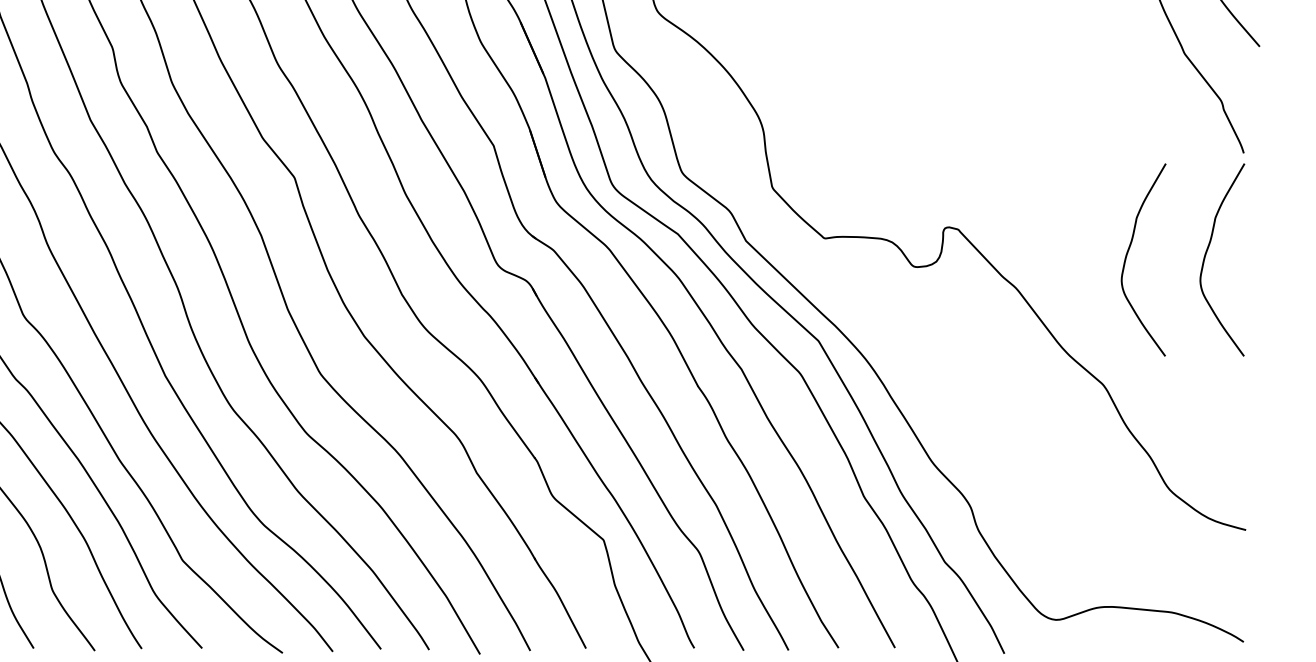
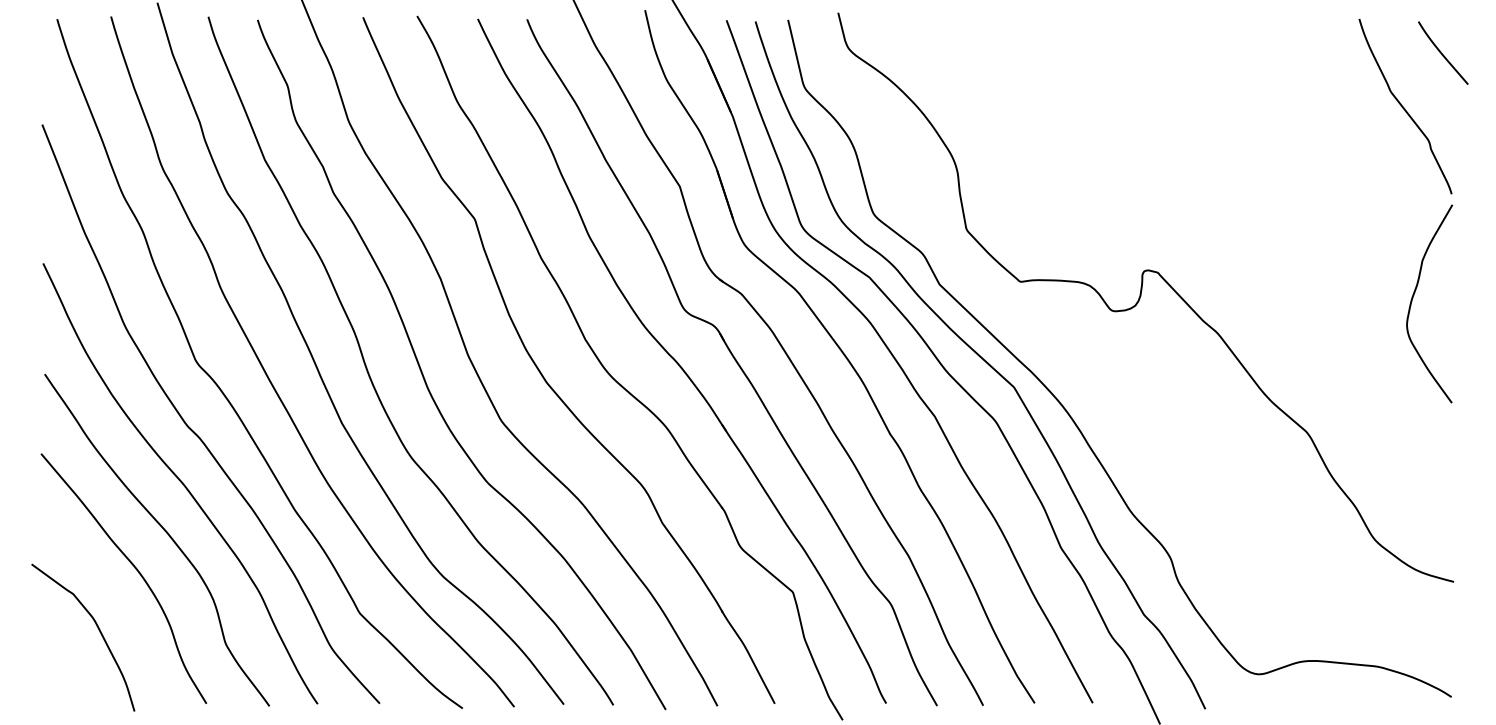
curve: (1127, 254) -> (1332, 298), removed

